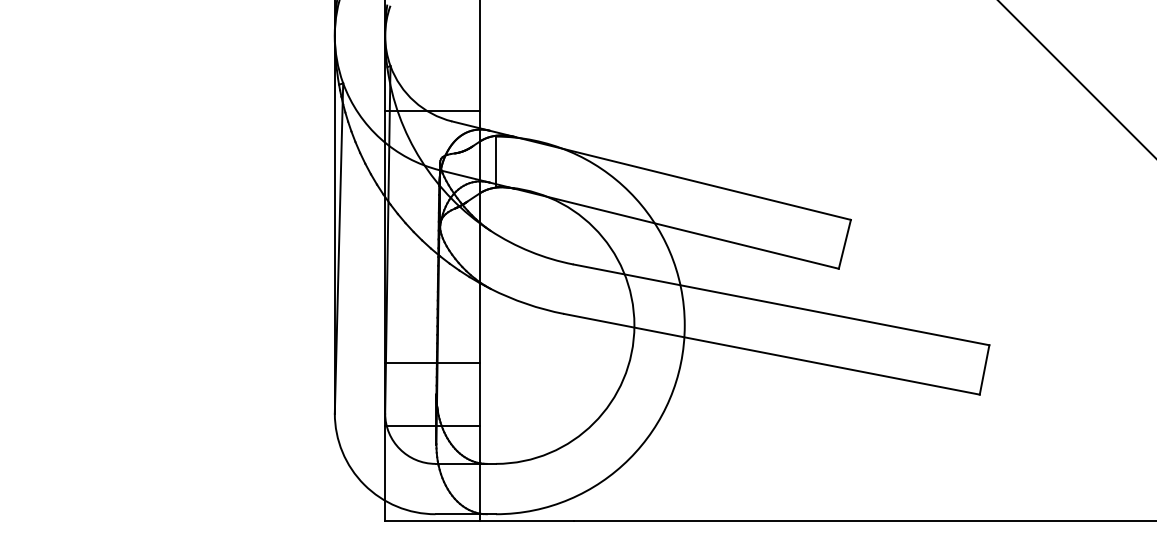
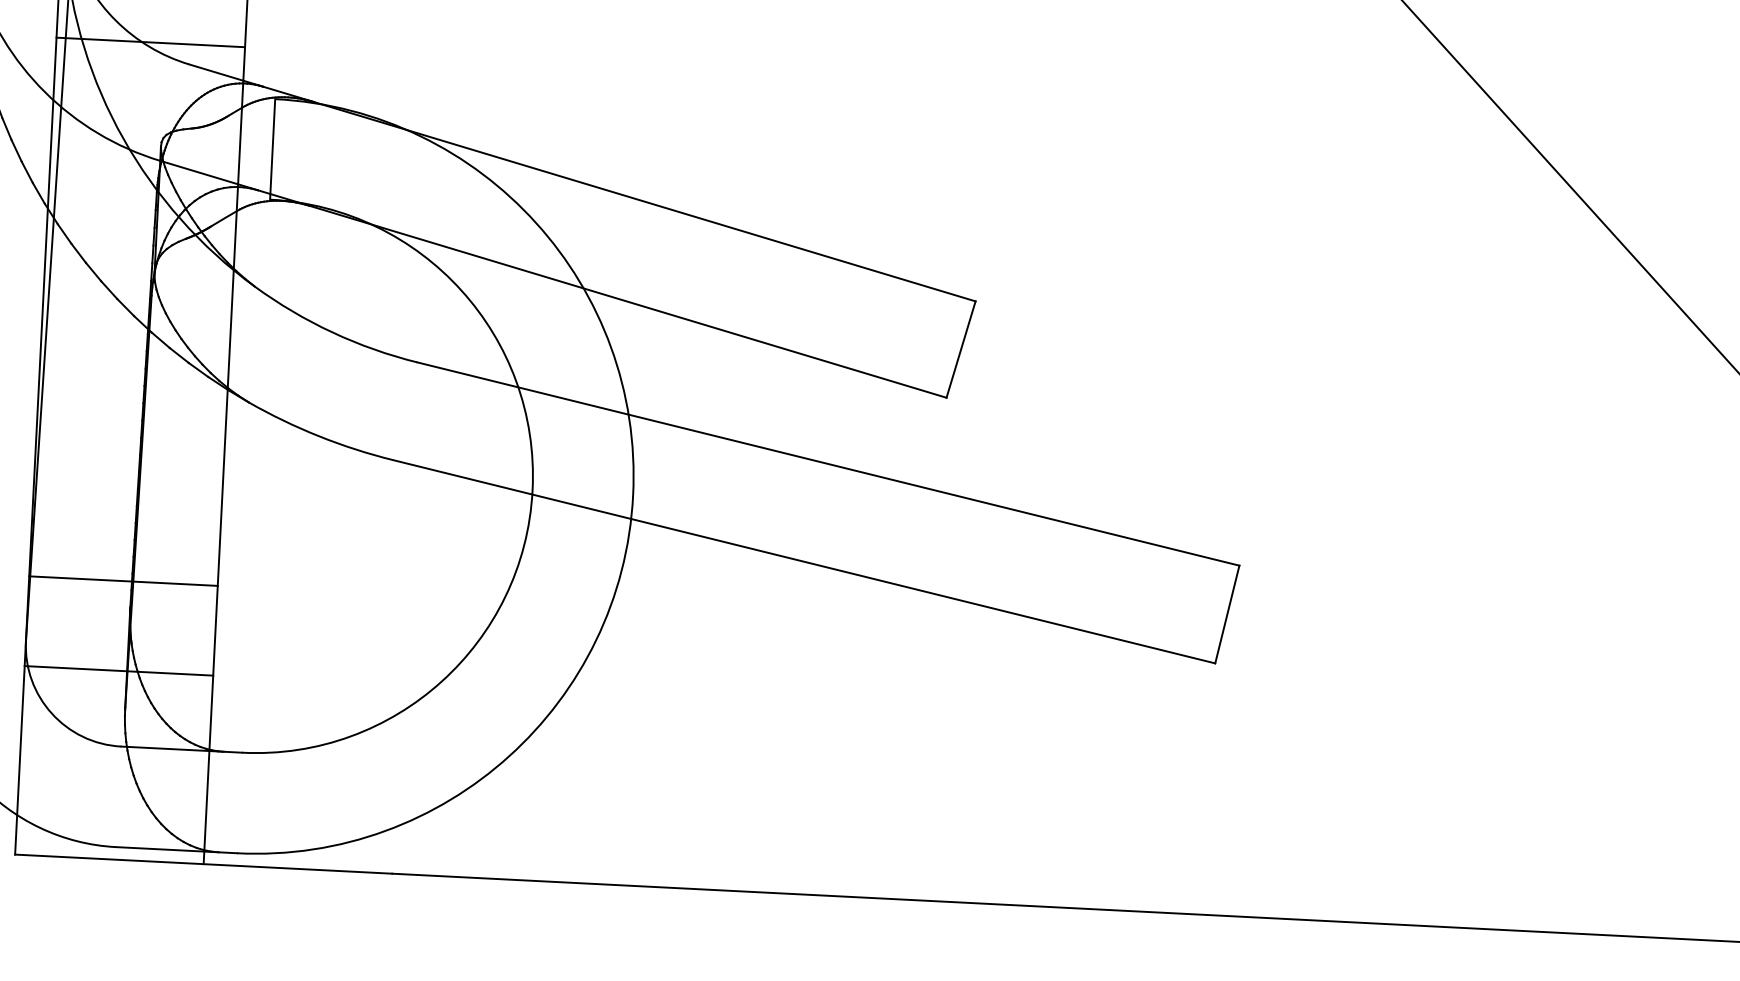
line: (432, 363) -> (123, 581), moved

